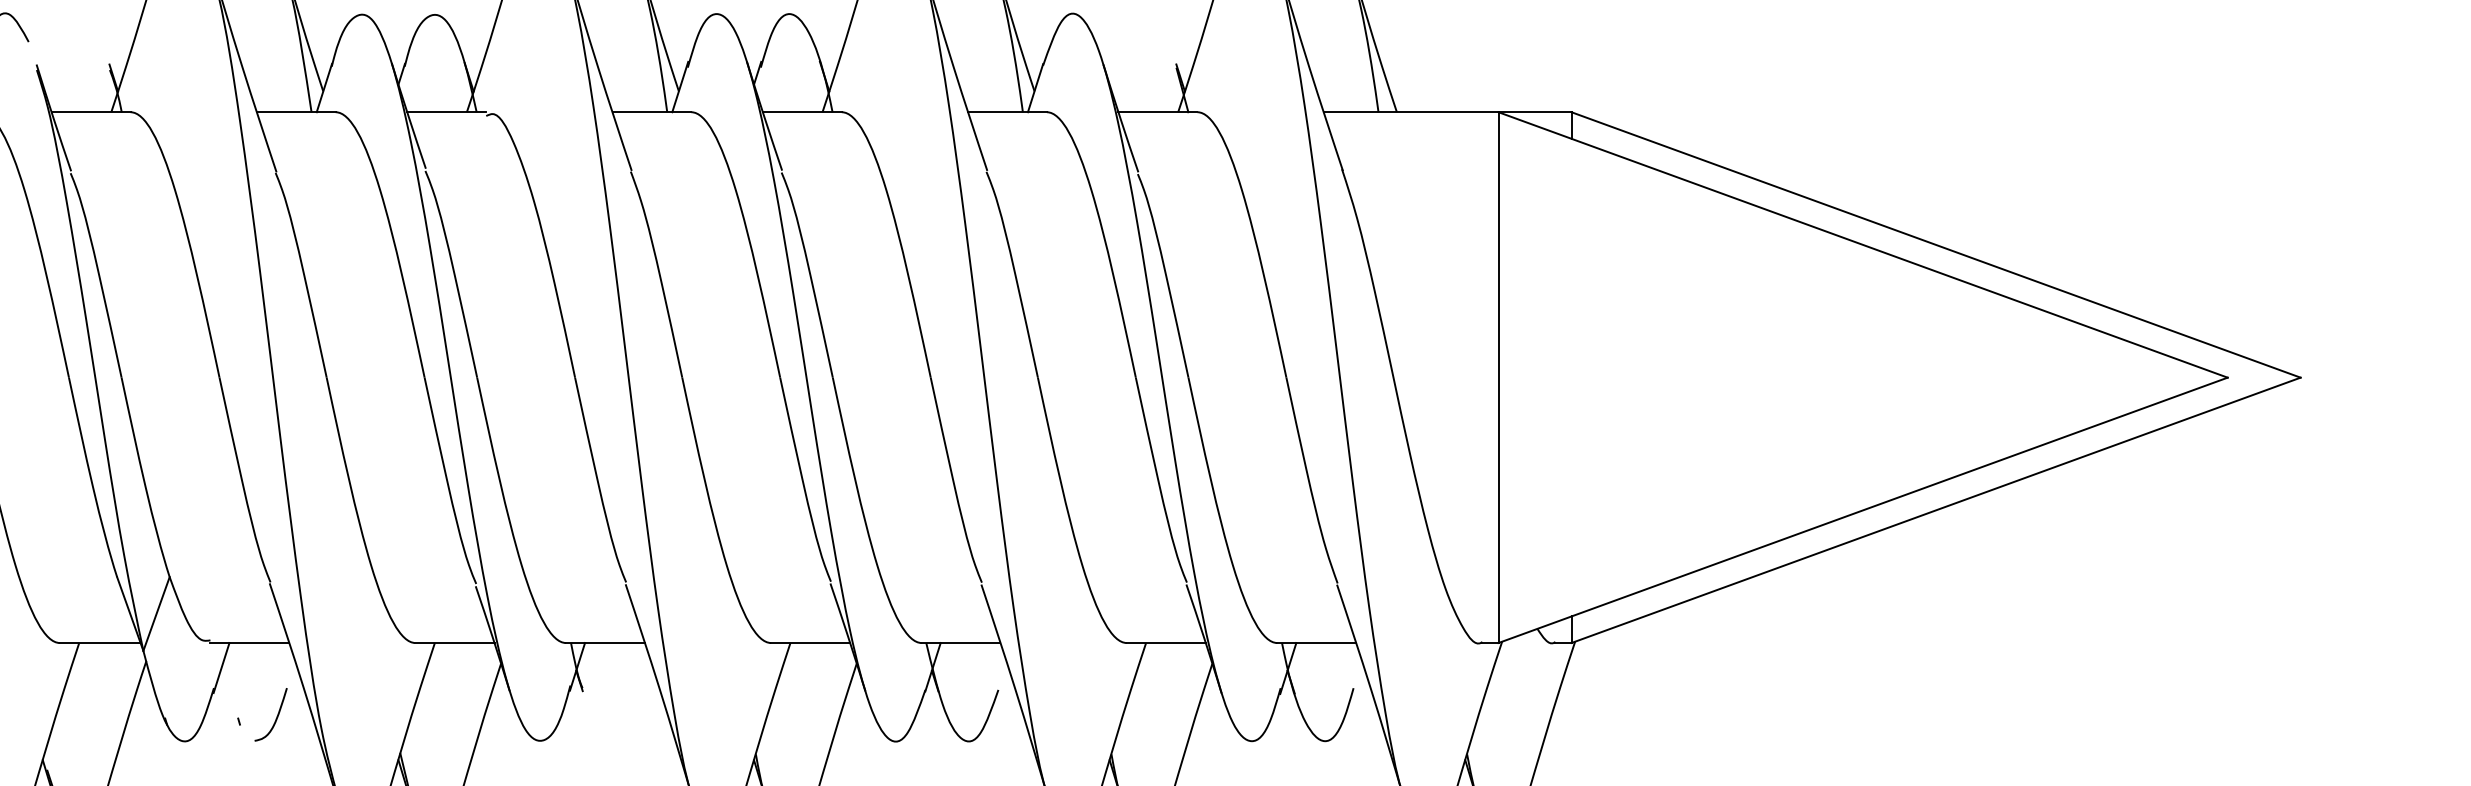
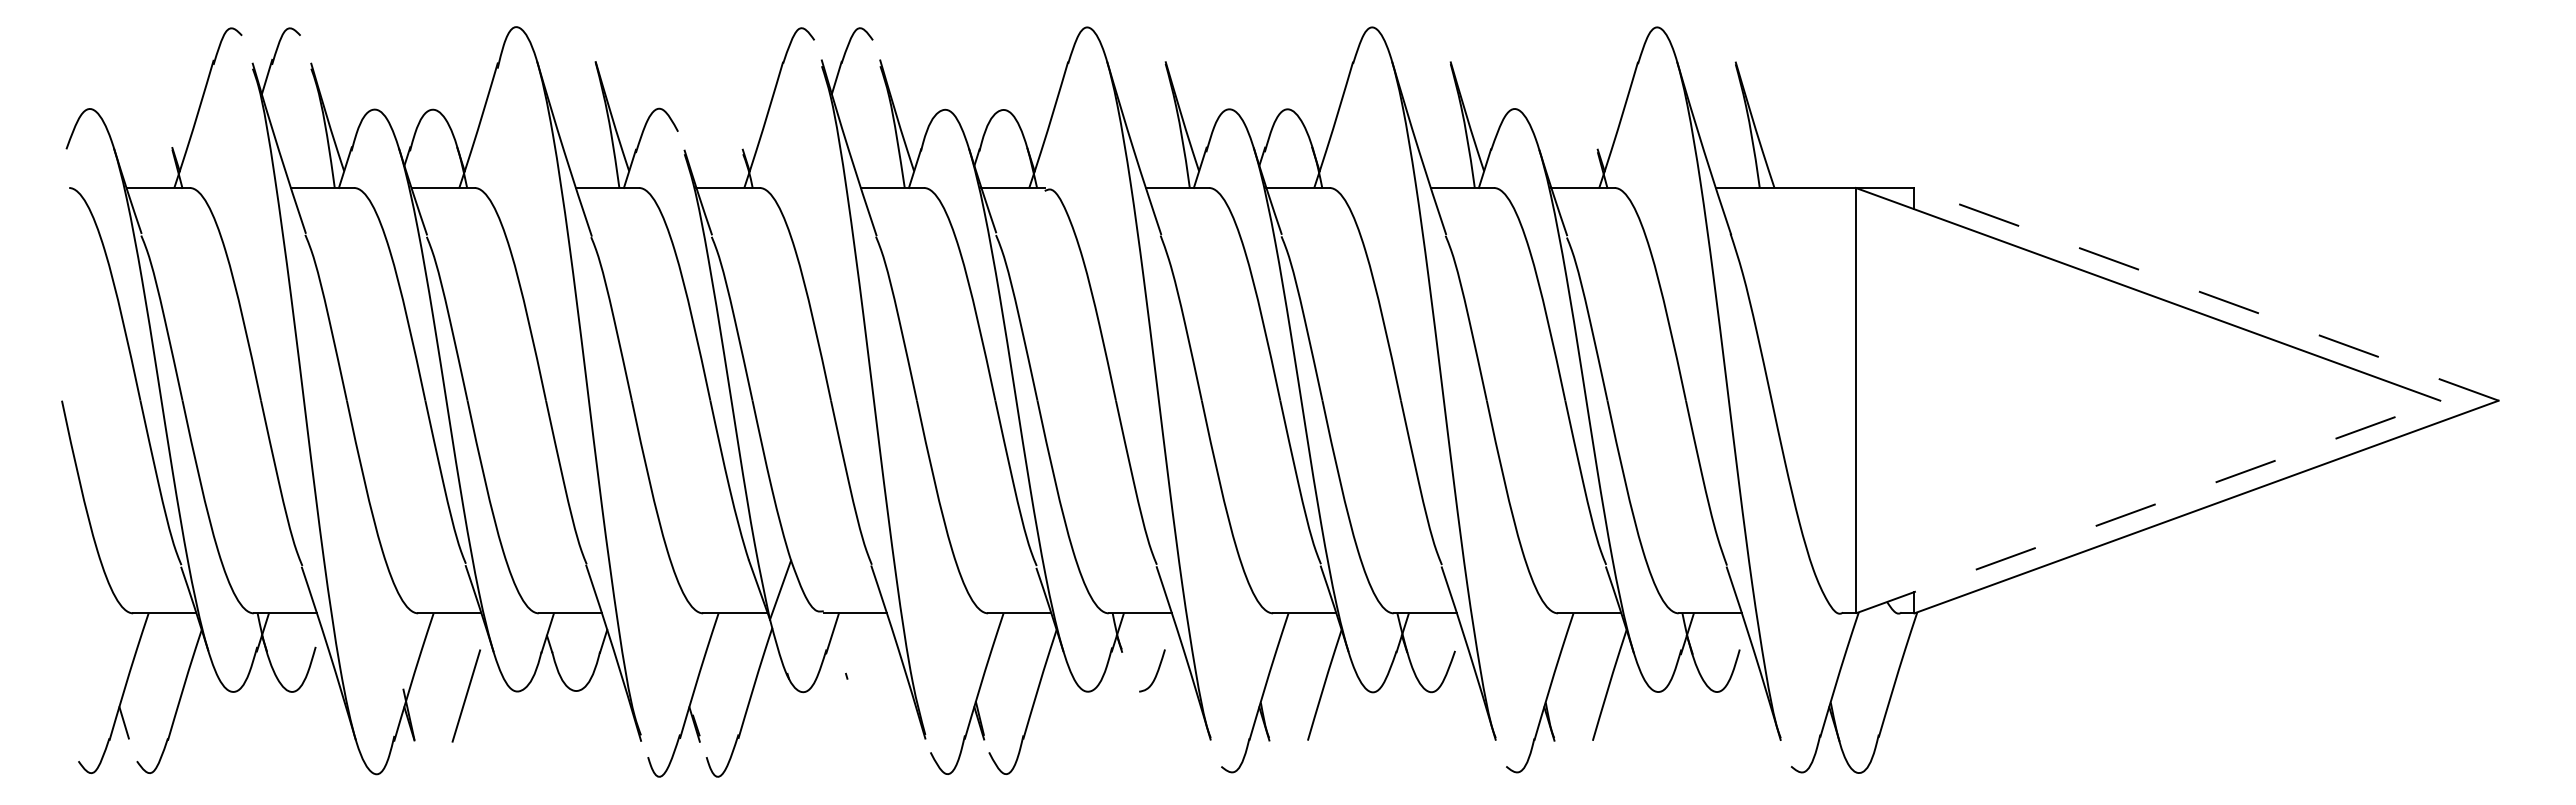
line: (1935, 245) -> (2206, 294), solid -> dashed
line: (1863, 510) -> (2148, 507), solid -> dashed
curve: (276, 715) -> (1156, 671), moved

